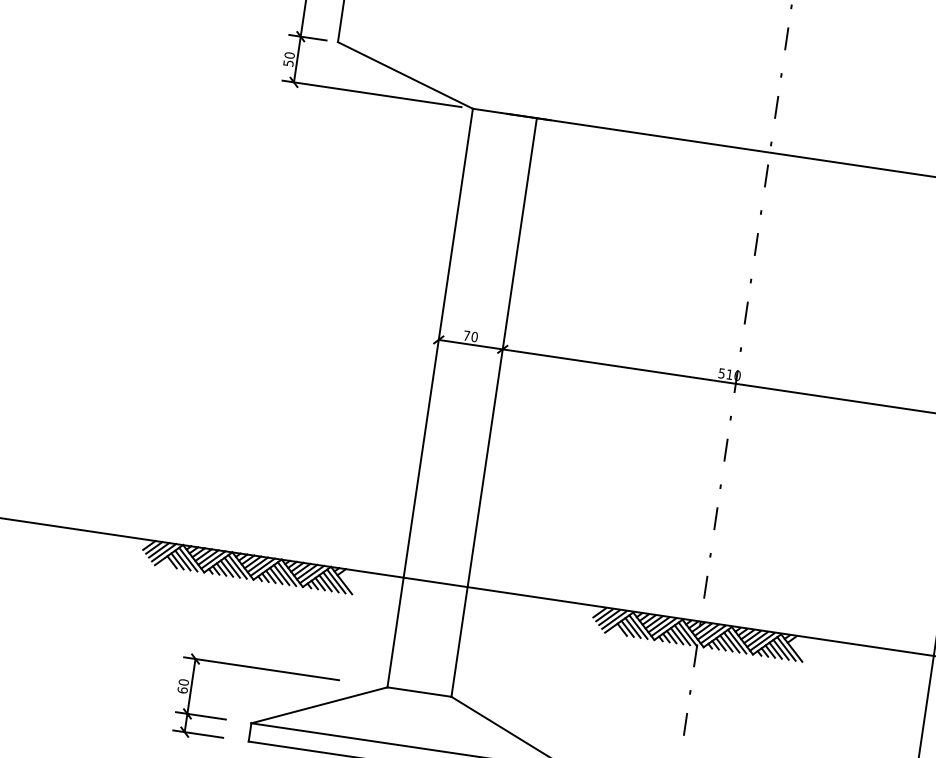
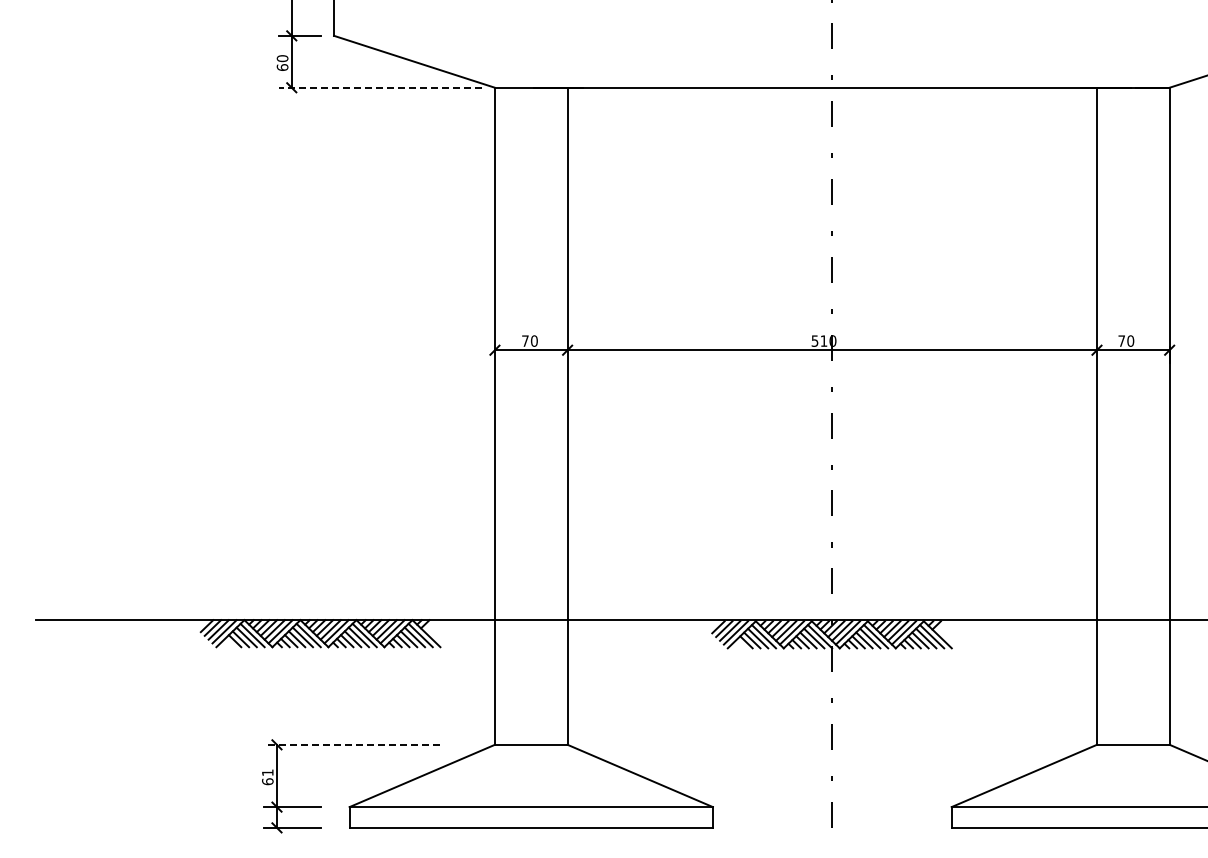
text: (288, 63) -> (282, 67), 50 -> 60
line: (372, 93) -> (380, 87), solid -> dashed
line: (261, 668) -> (351, 744), solid -> dashed
text: (183, 682) -> (267, 772), 60 -> 61

